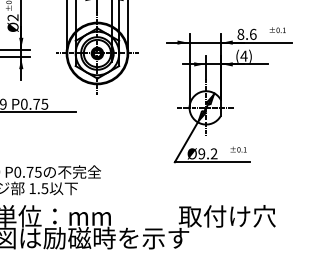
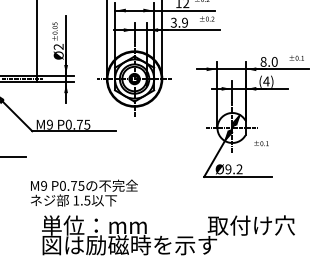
text: (252, 33) -> (274, 61), 8.6 -> 8.0
text: (238, 149) -> (261, 143), moved

